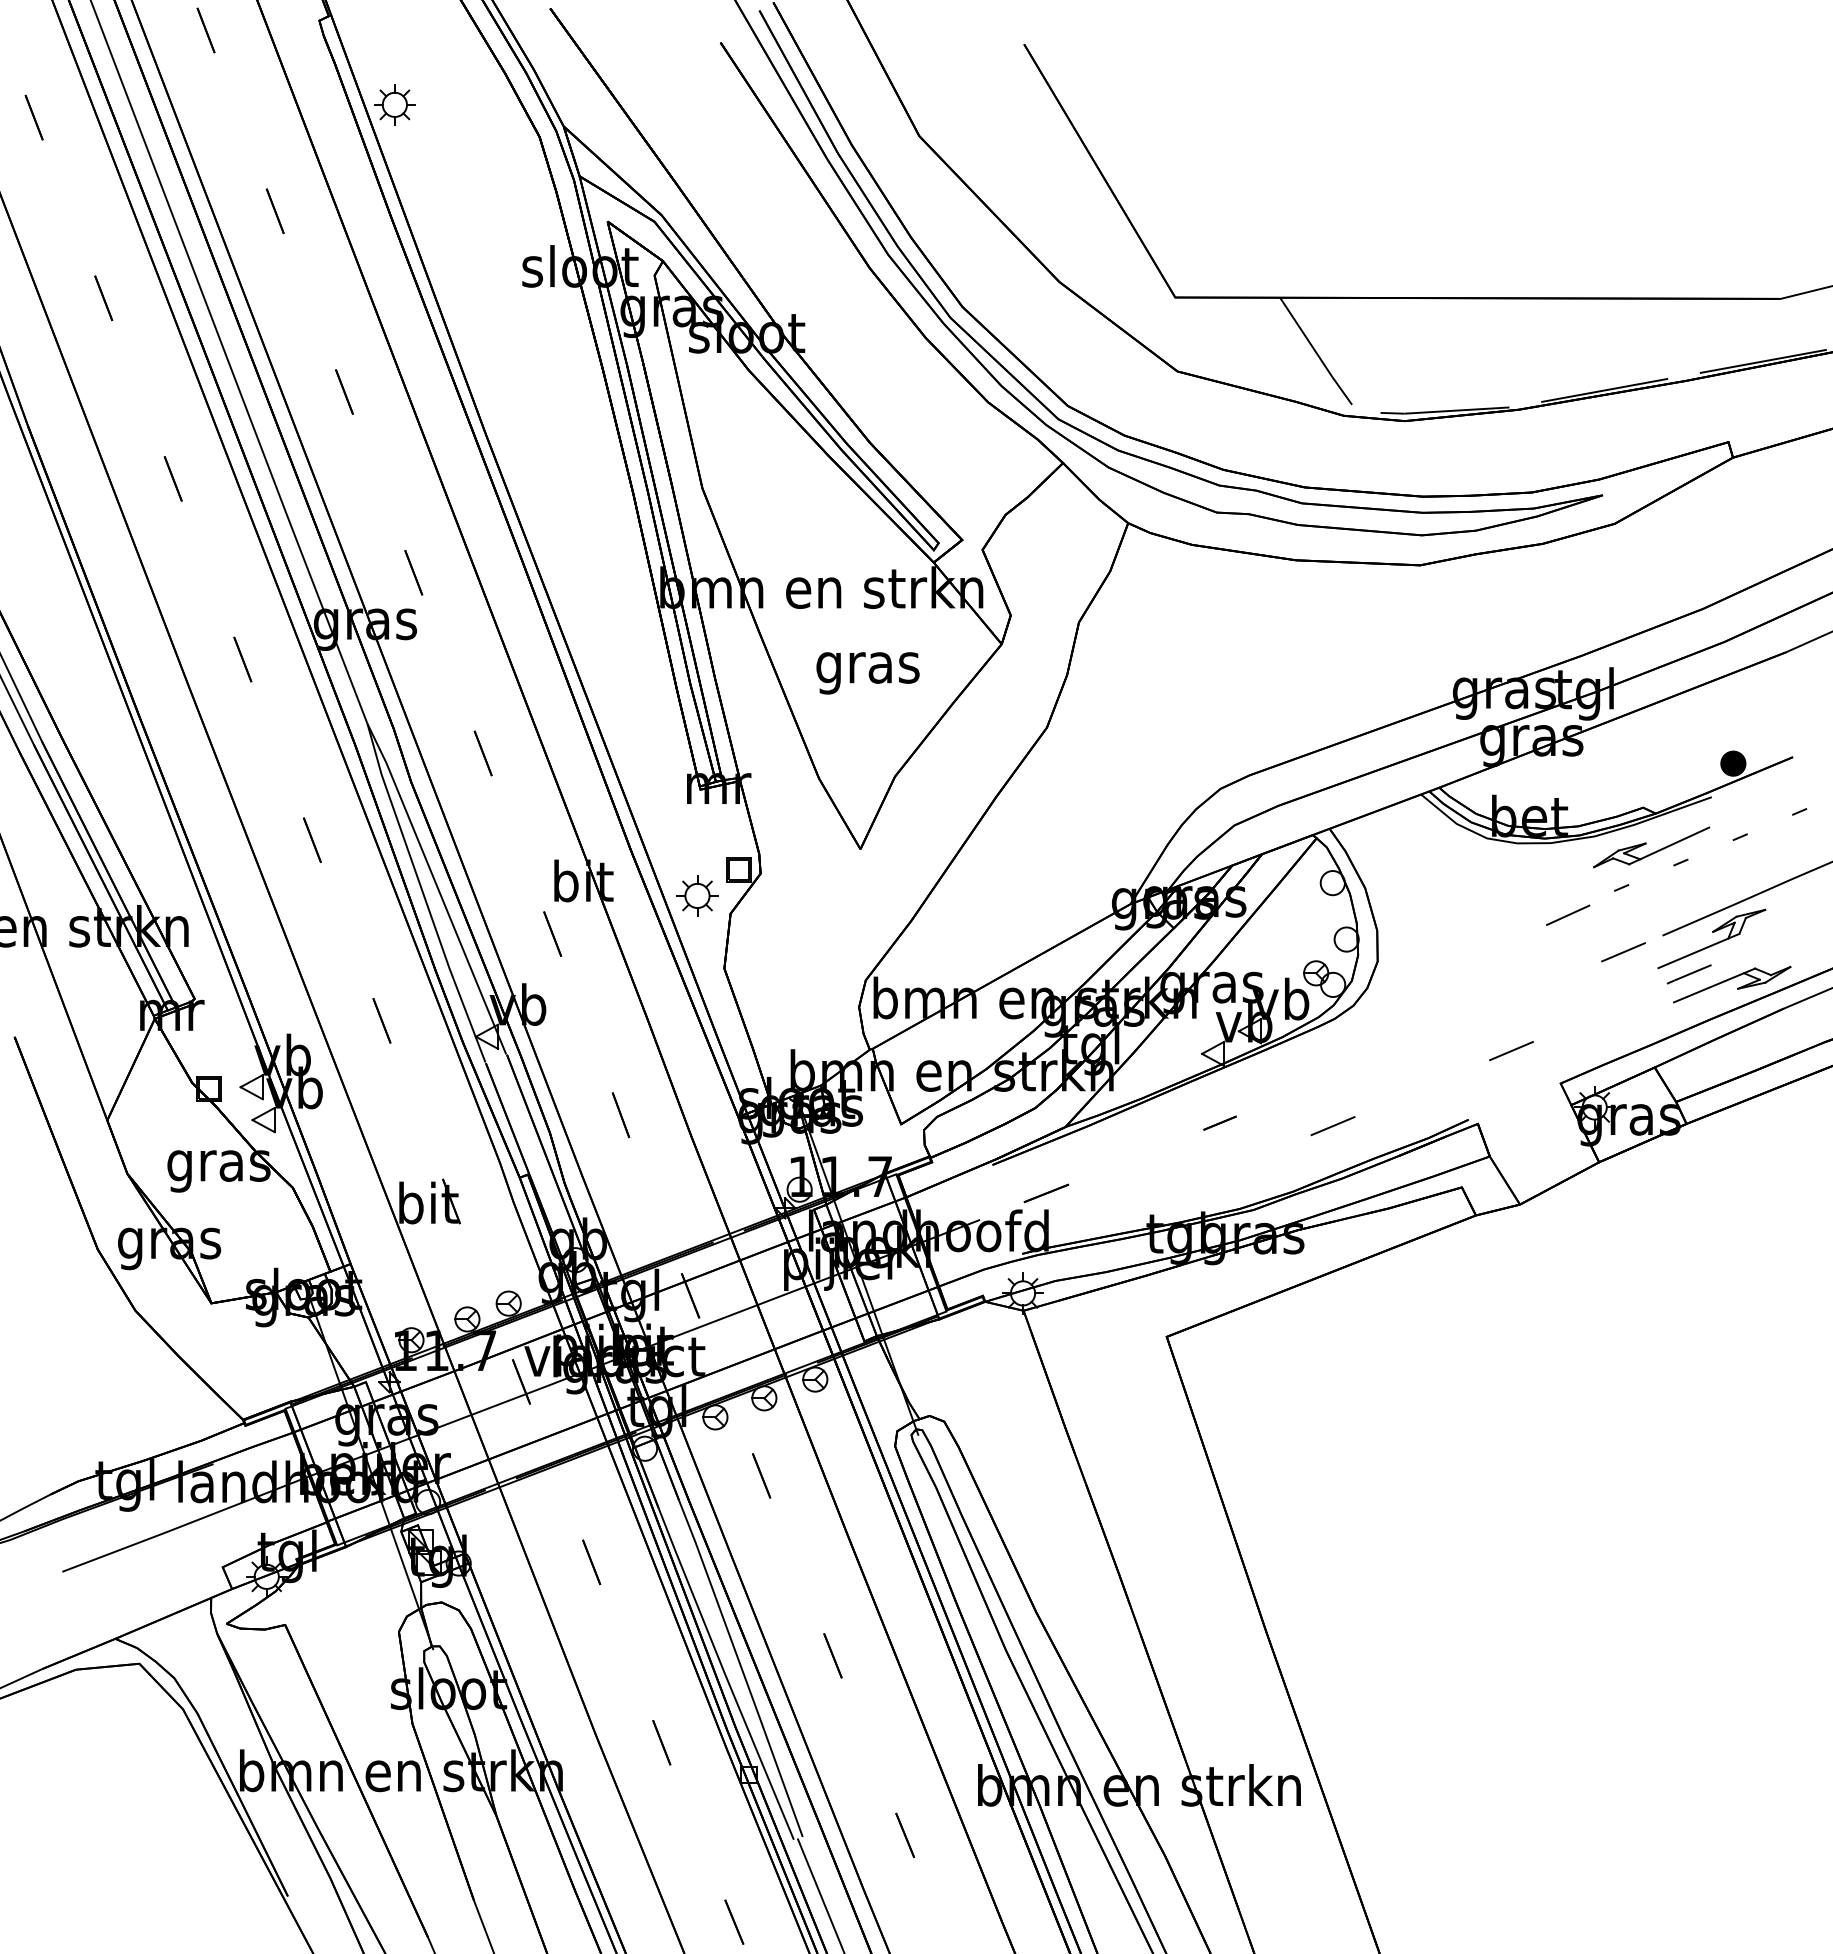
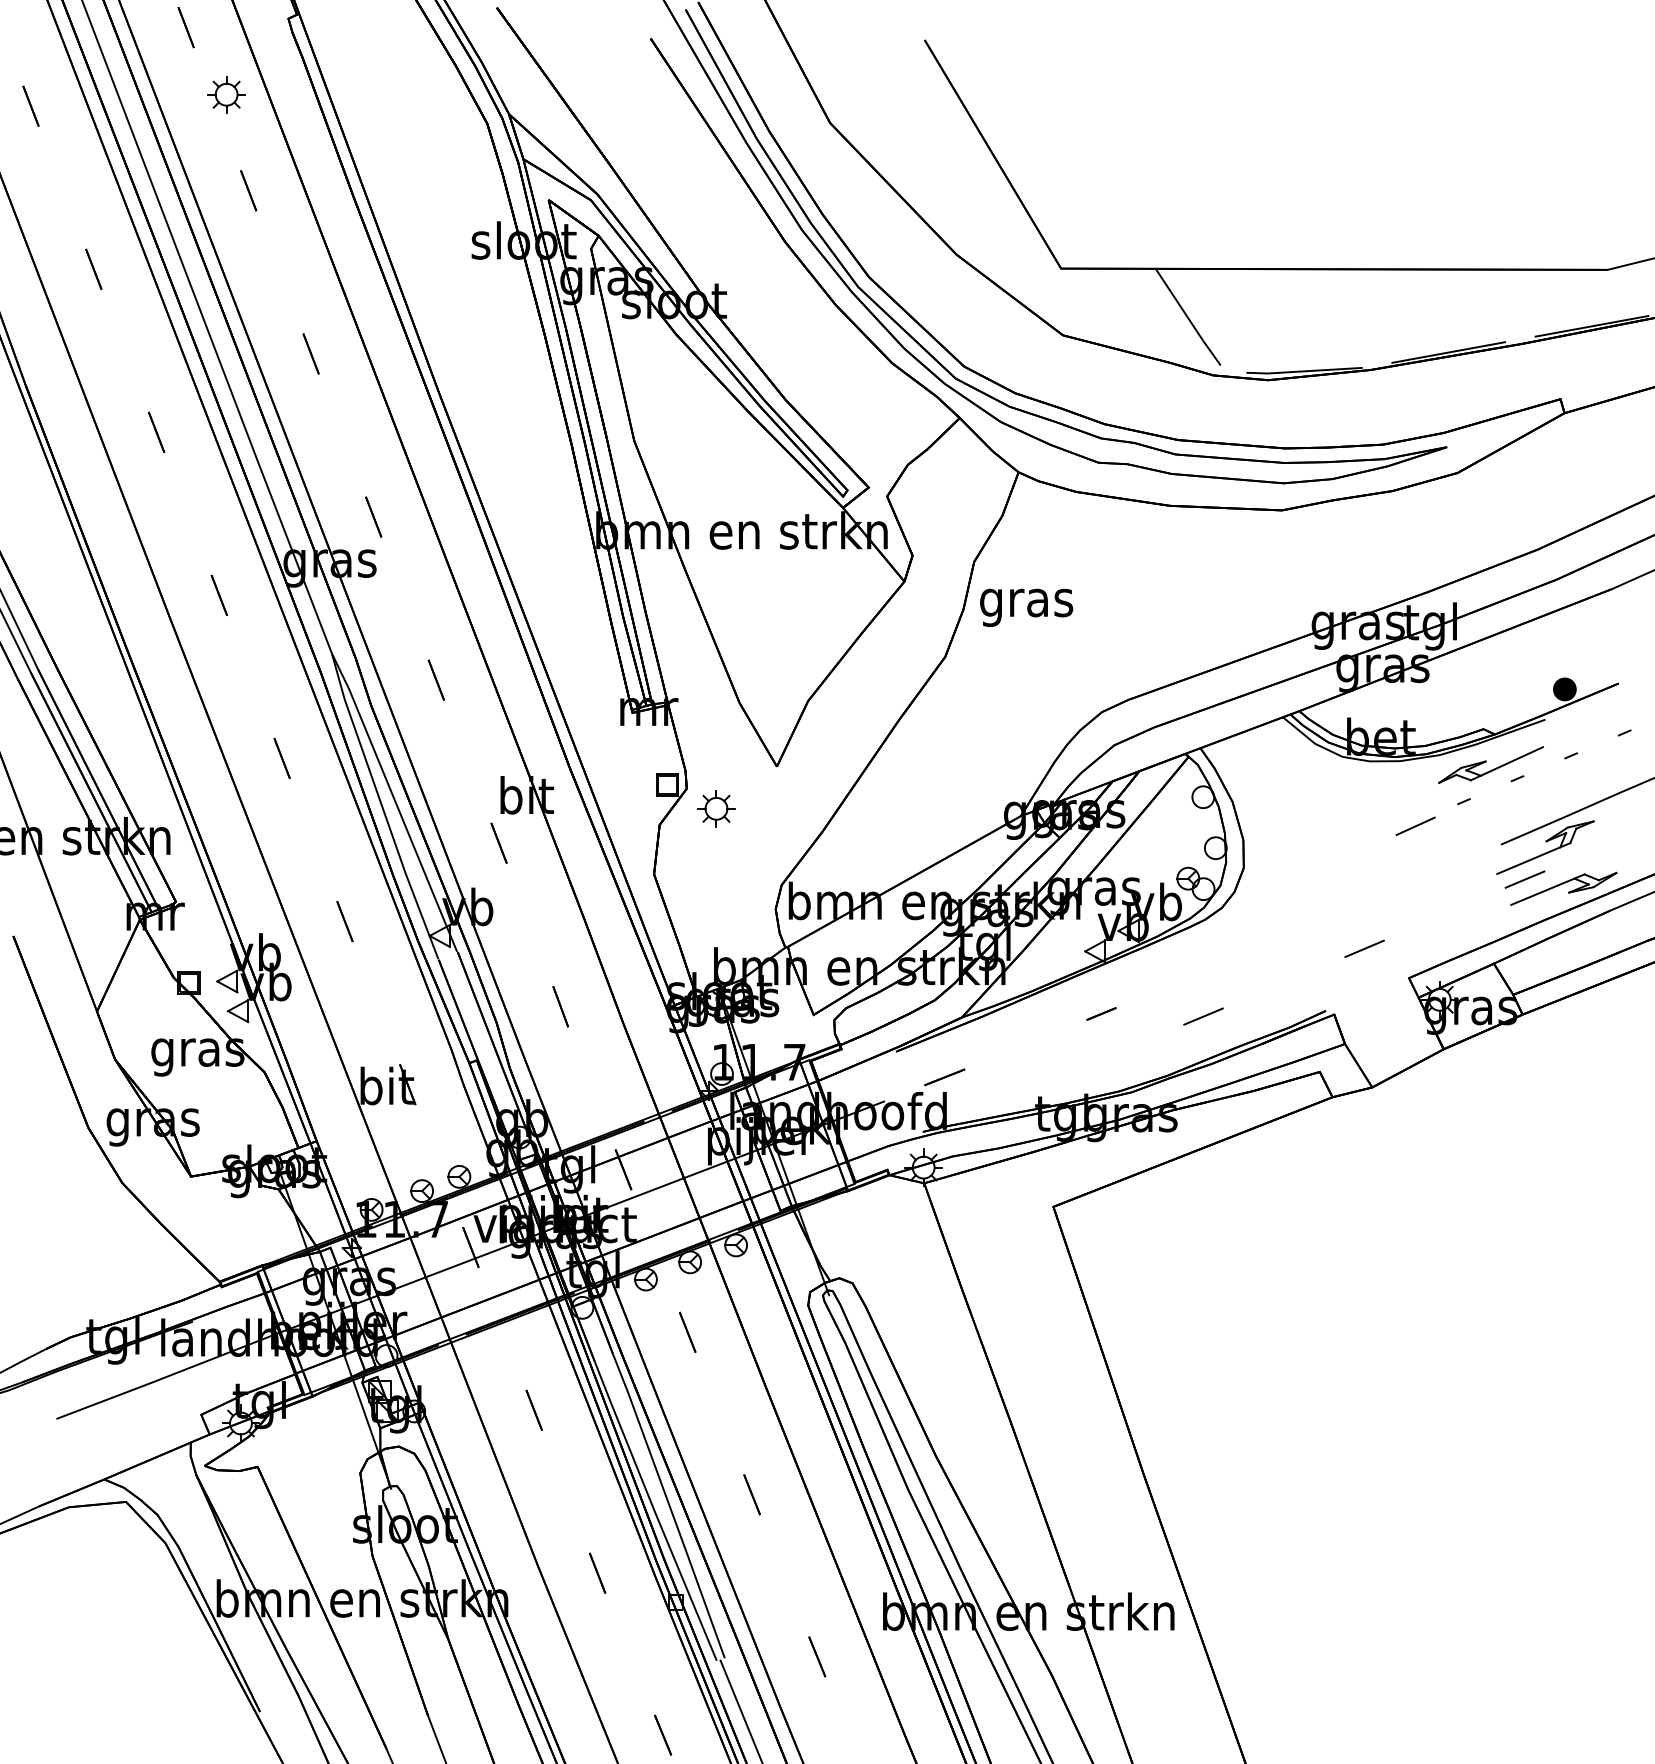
part: (394, 104) -> (226, 94), moved
text: (867, 673) -> (1026, 608), moved
part: (697, 895) -> (716, 808), moved
line: (1623, 952) -> (1465, 859), removed

